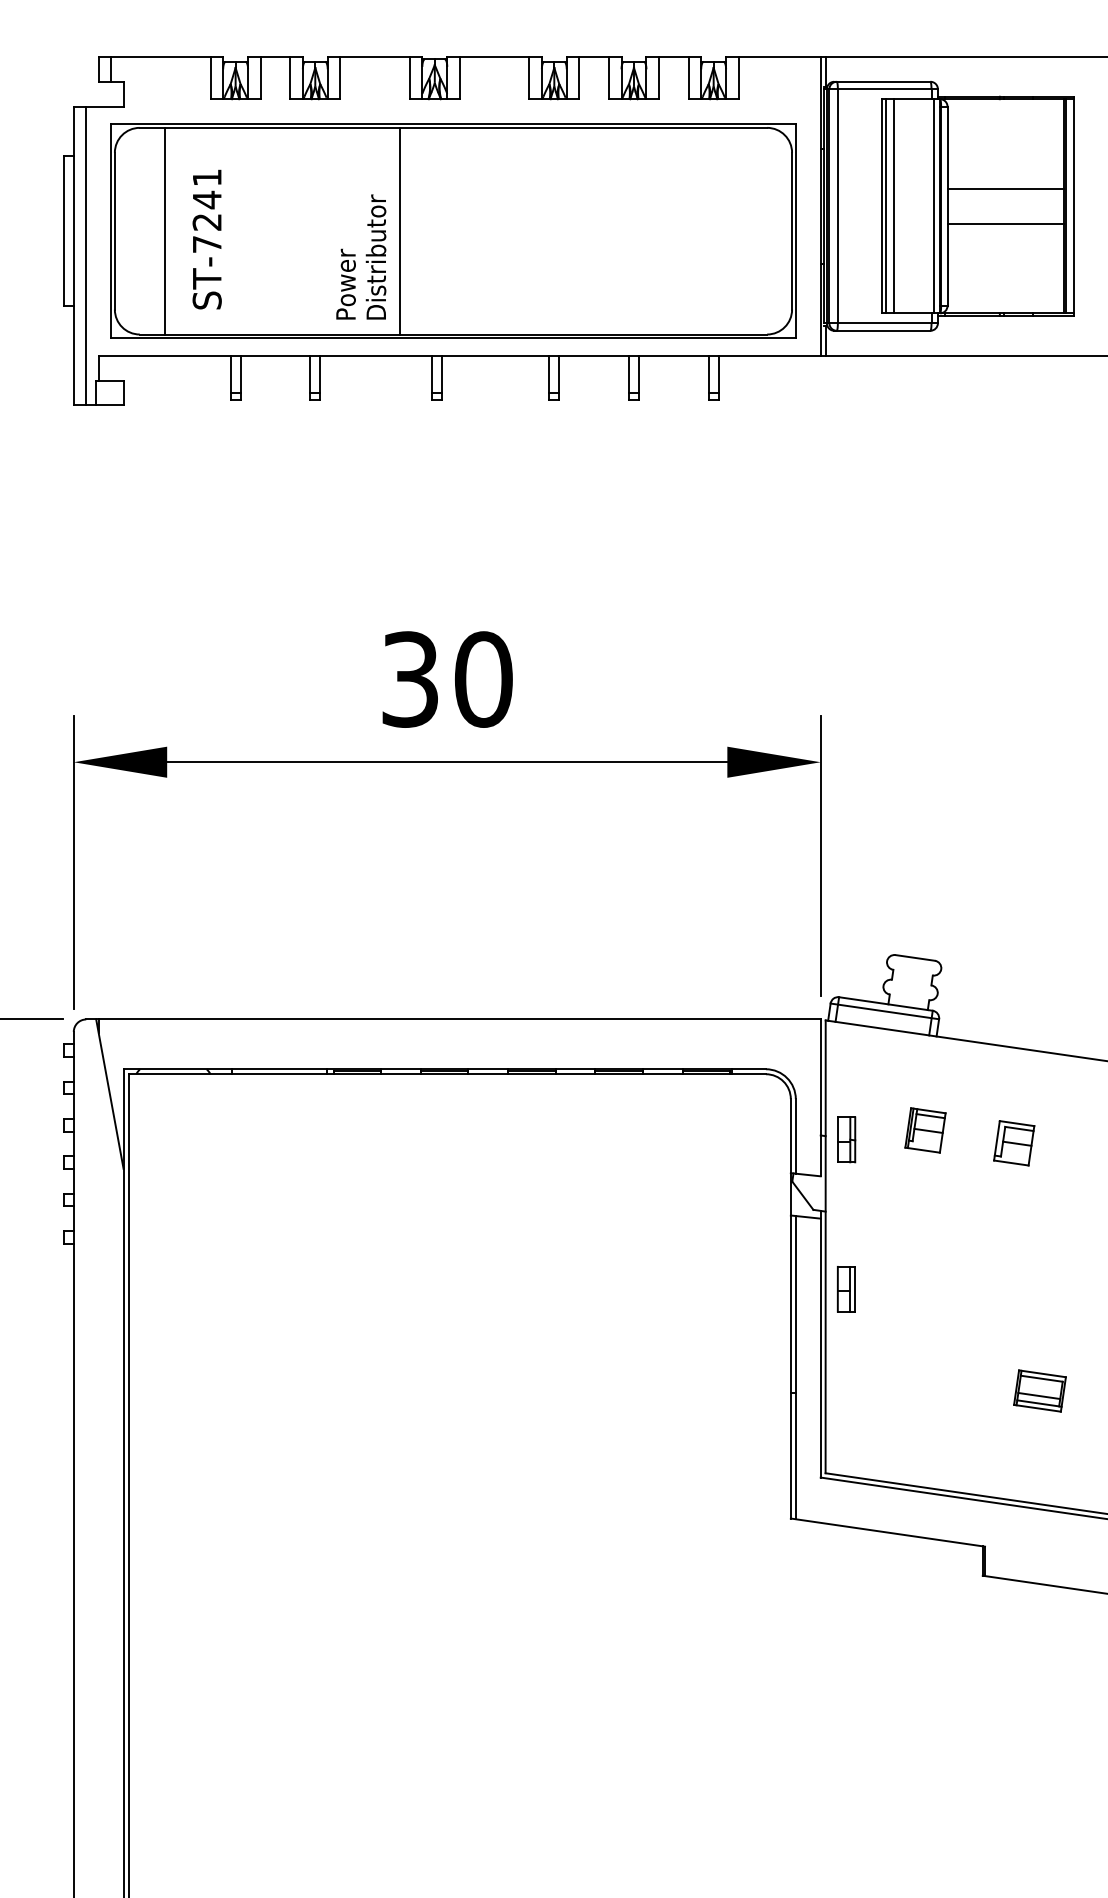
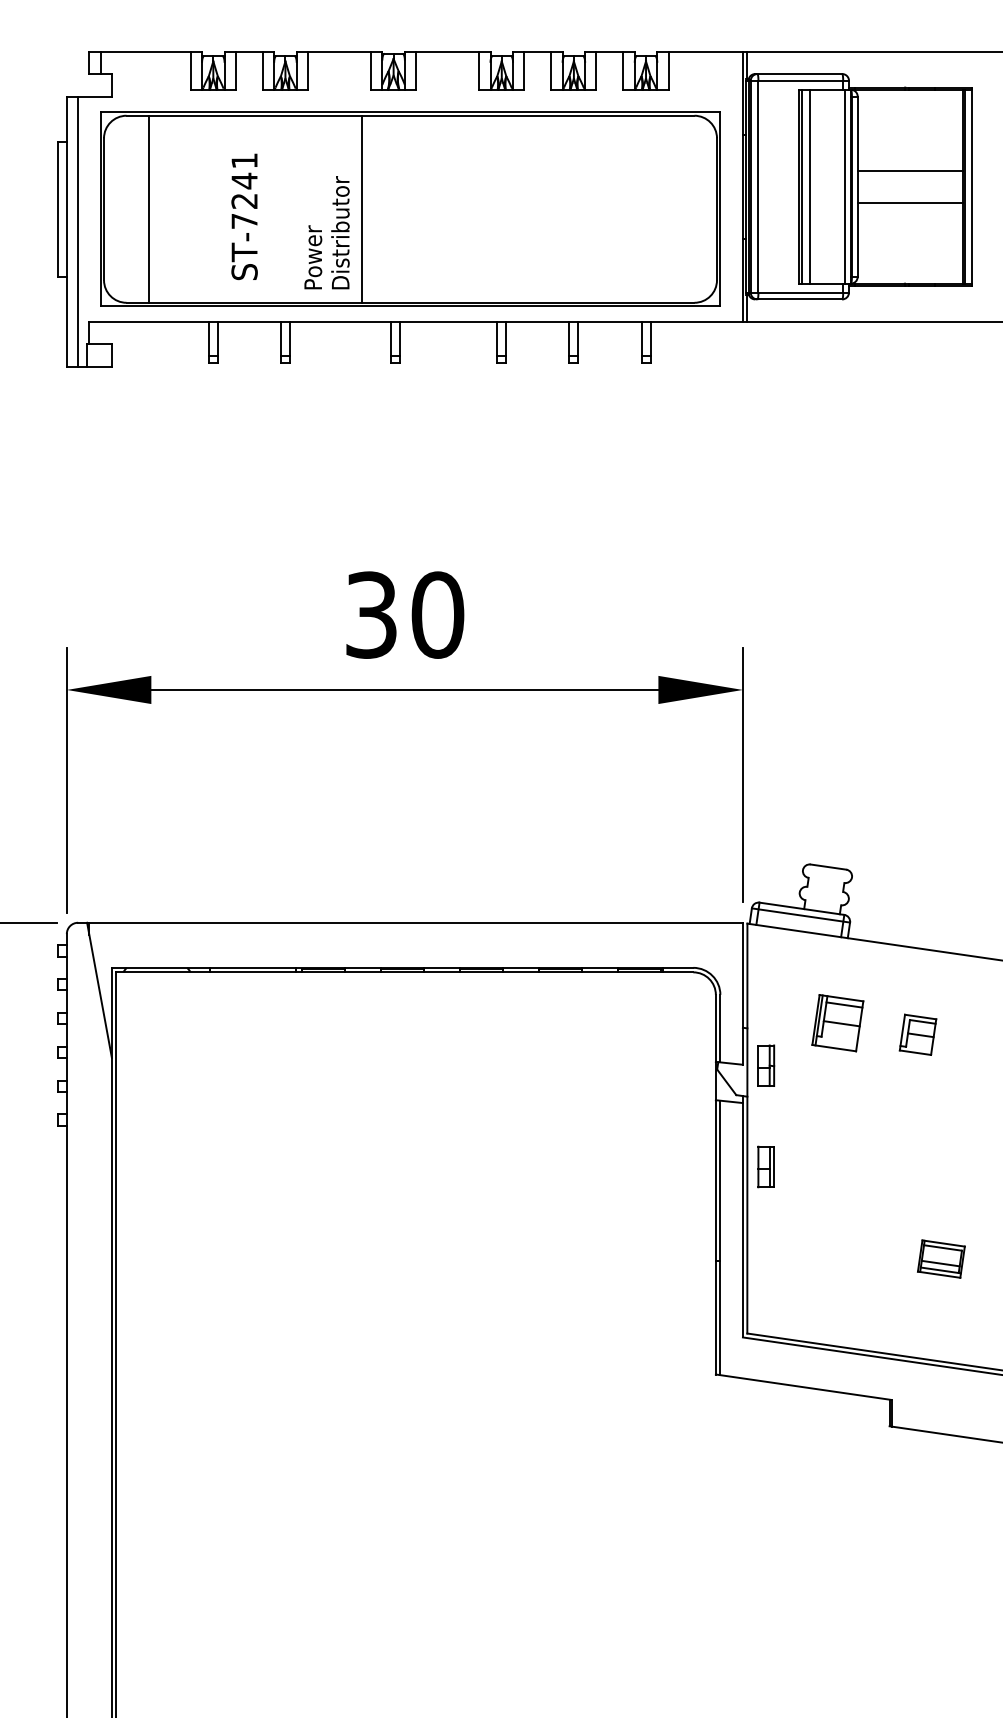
text: (207, 239) -> (244, 216), moved
part: (925, 1130) -> (837, 1023), size x1.4
part: (846, 1139) -> (766, 1065), moved

